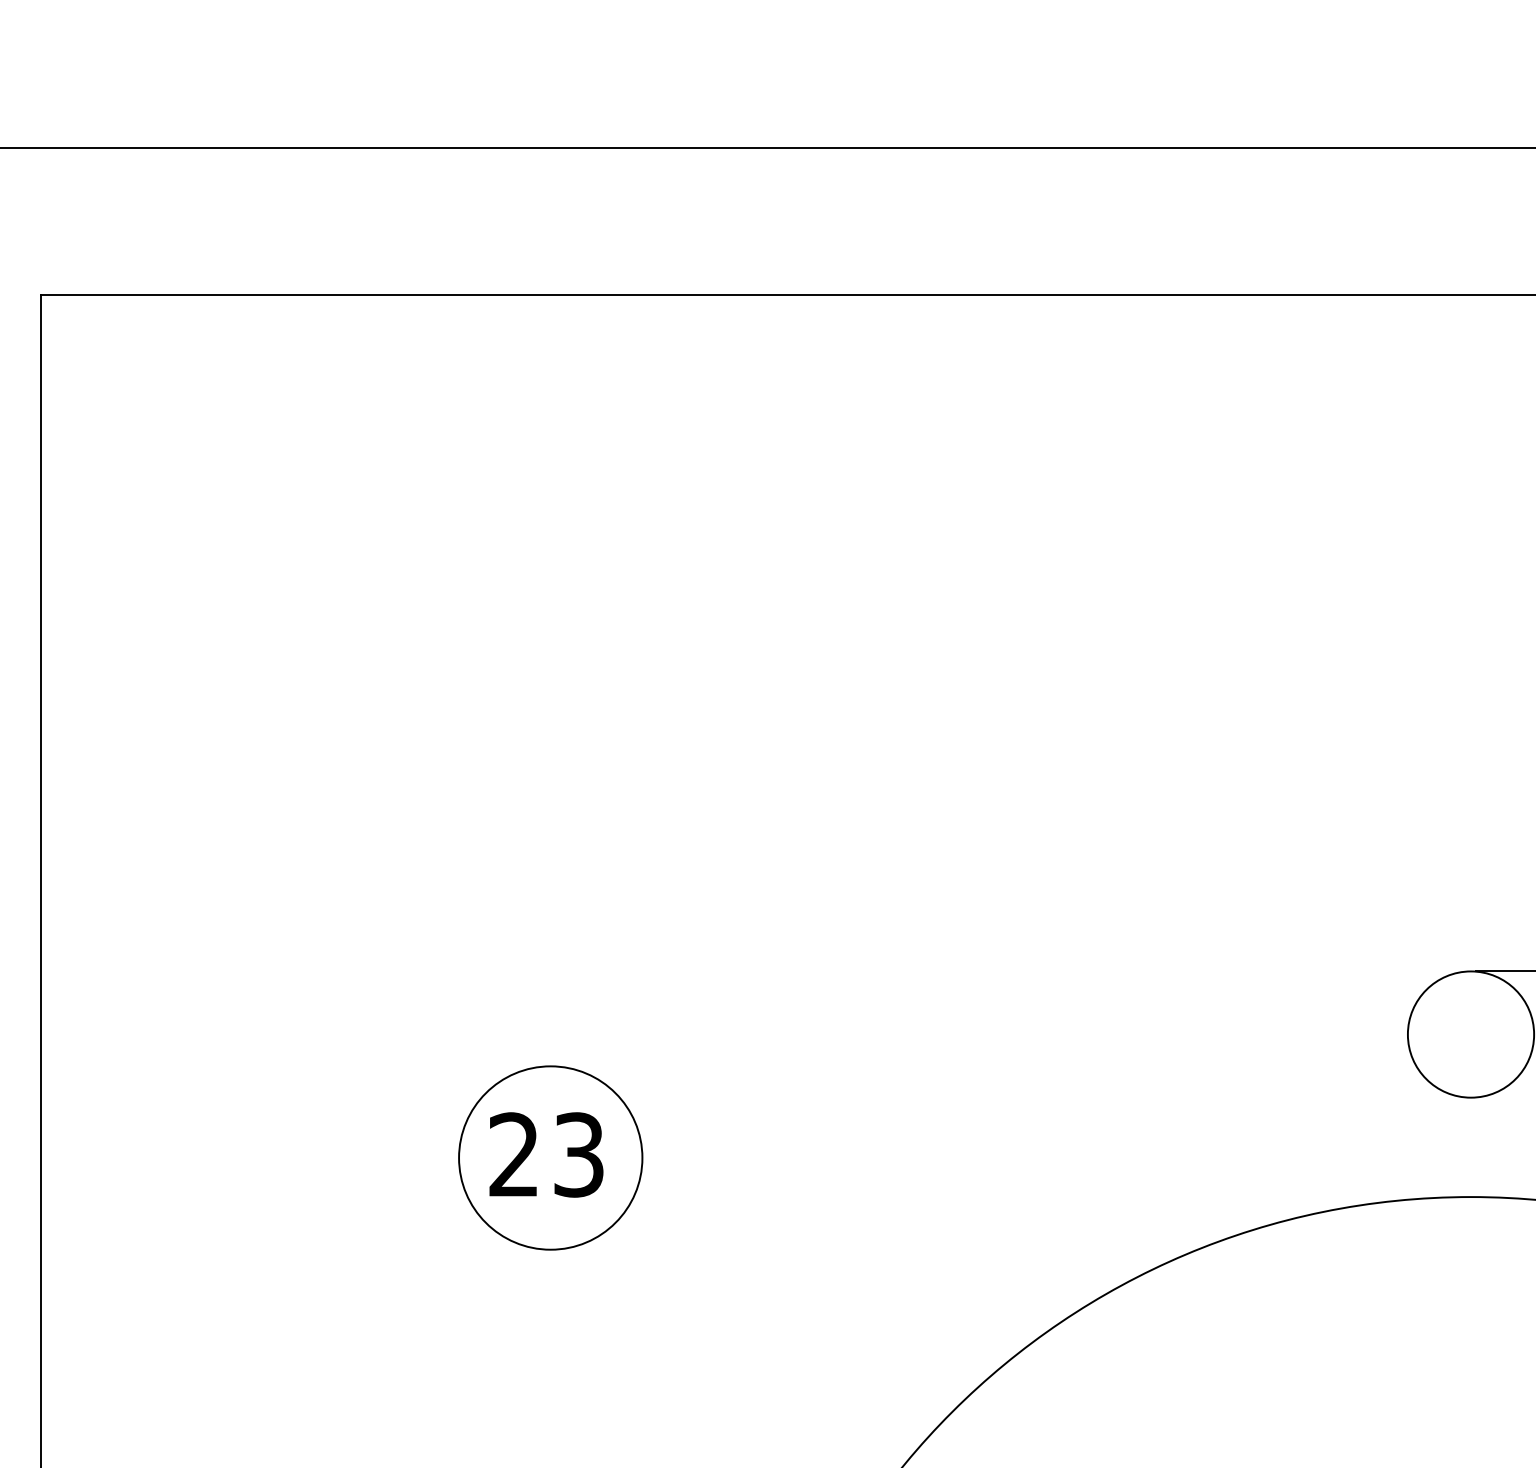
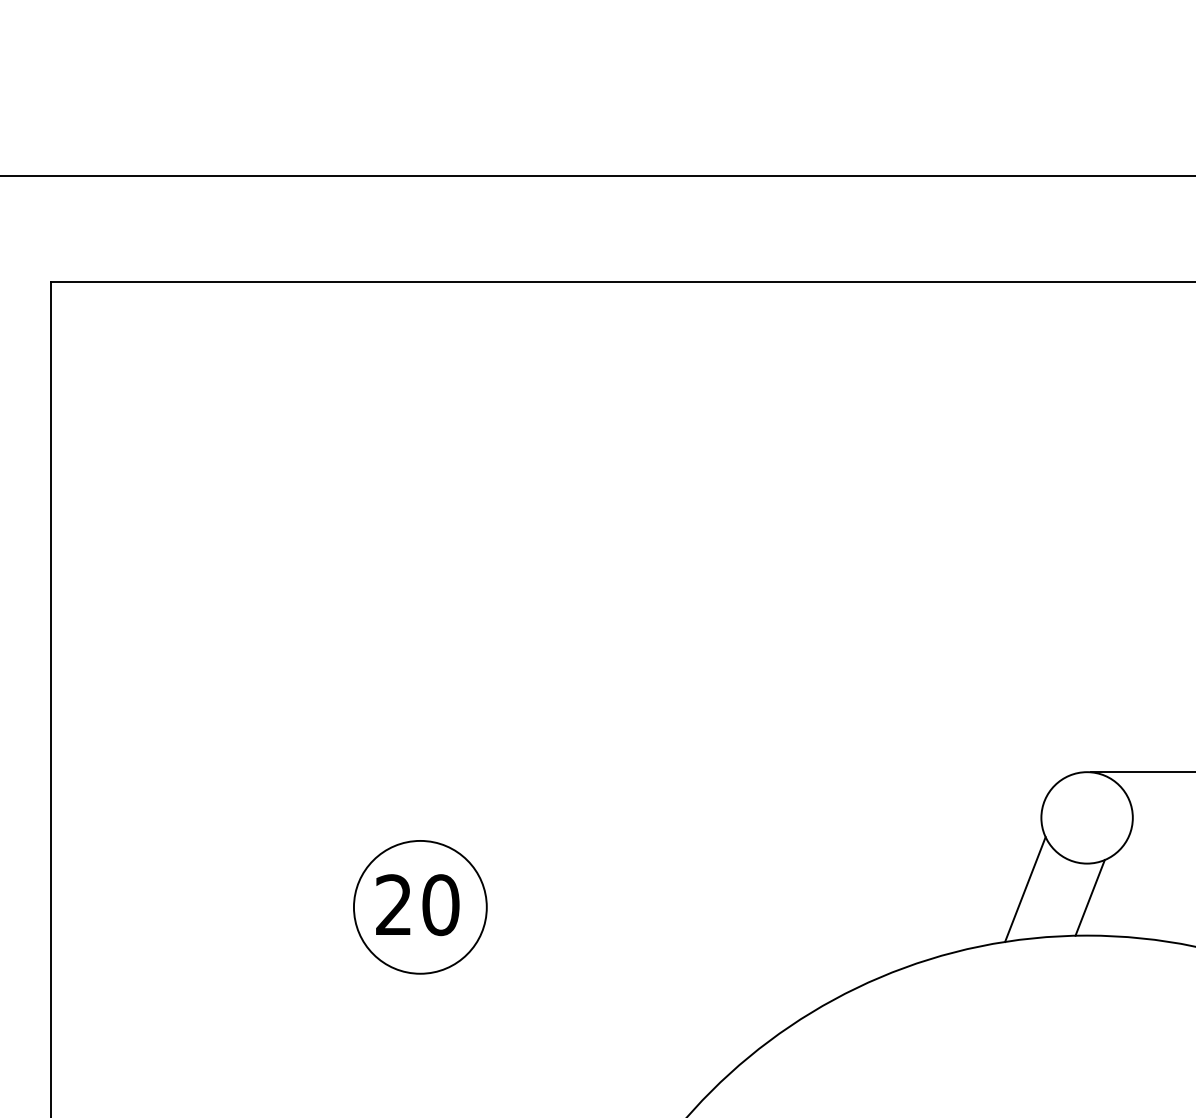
line: (1385, 1133) -> (1025, 889), added
line: (1474, 1144) -> (1089, 897), added
text: (578, 1155) -> (440, 905), 23 -> 20

